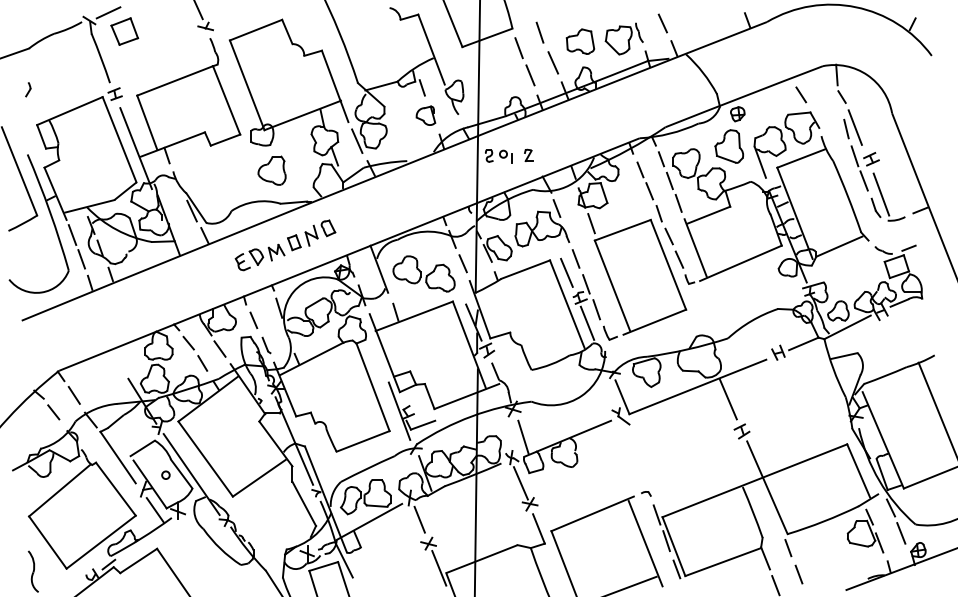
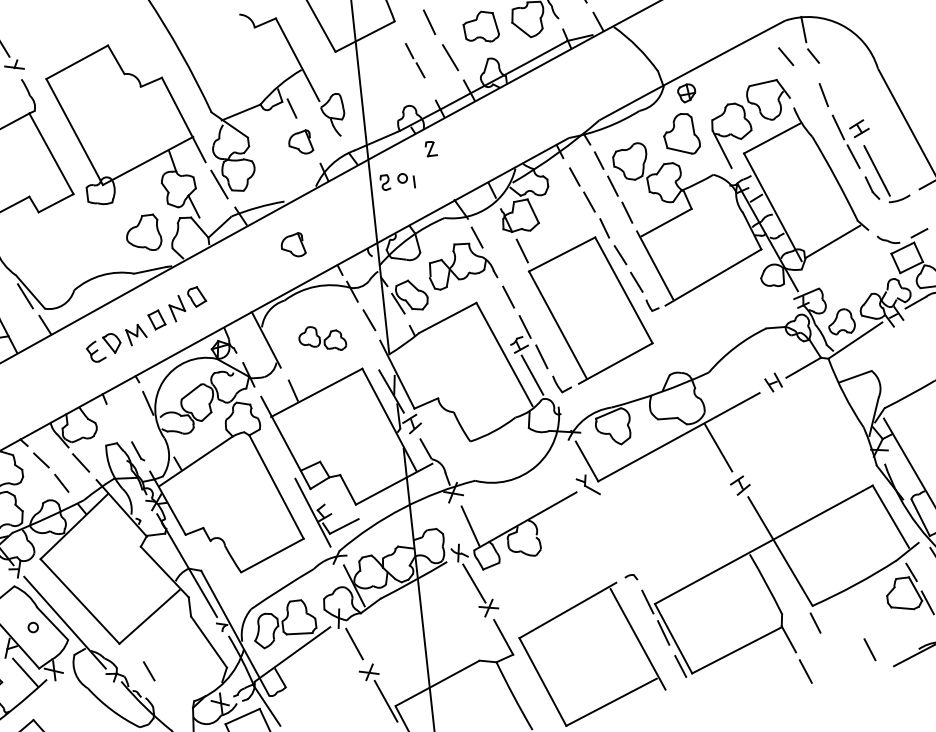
part: (524, 61) -> (414, 60), size x0.6
line: (801, 94) -> (786, 56), moved
line: (854, 127) -> (833, 91), removed
part: (528, 154) -> (430, 147), moved
part: (271, 170) -> (142, 233), moved
part: (409, 196) -> (292, 245), added
line: (566, 272) -> (498, 315), removed
part: (423, 273) -> (321, 338), size x0.6
line: (253, 320) -> (148, 671), moved
line: (798, 574) -> (869, 649), moved

